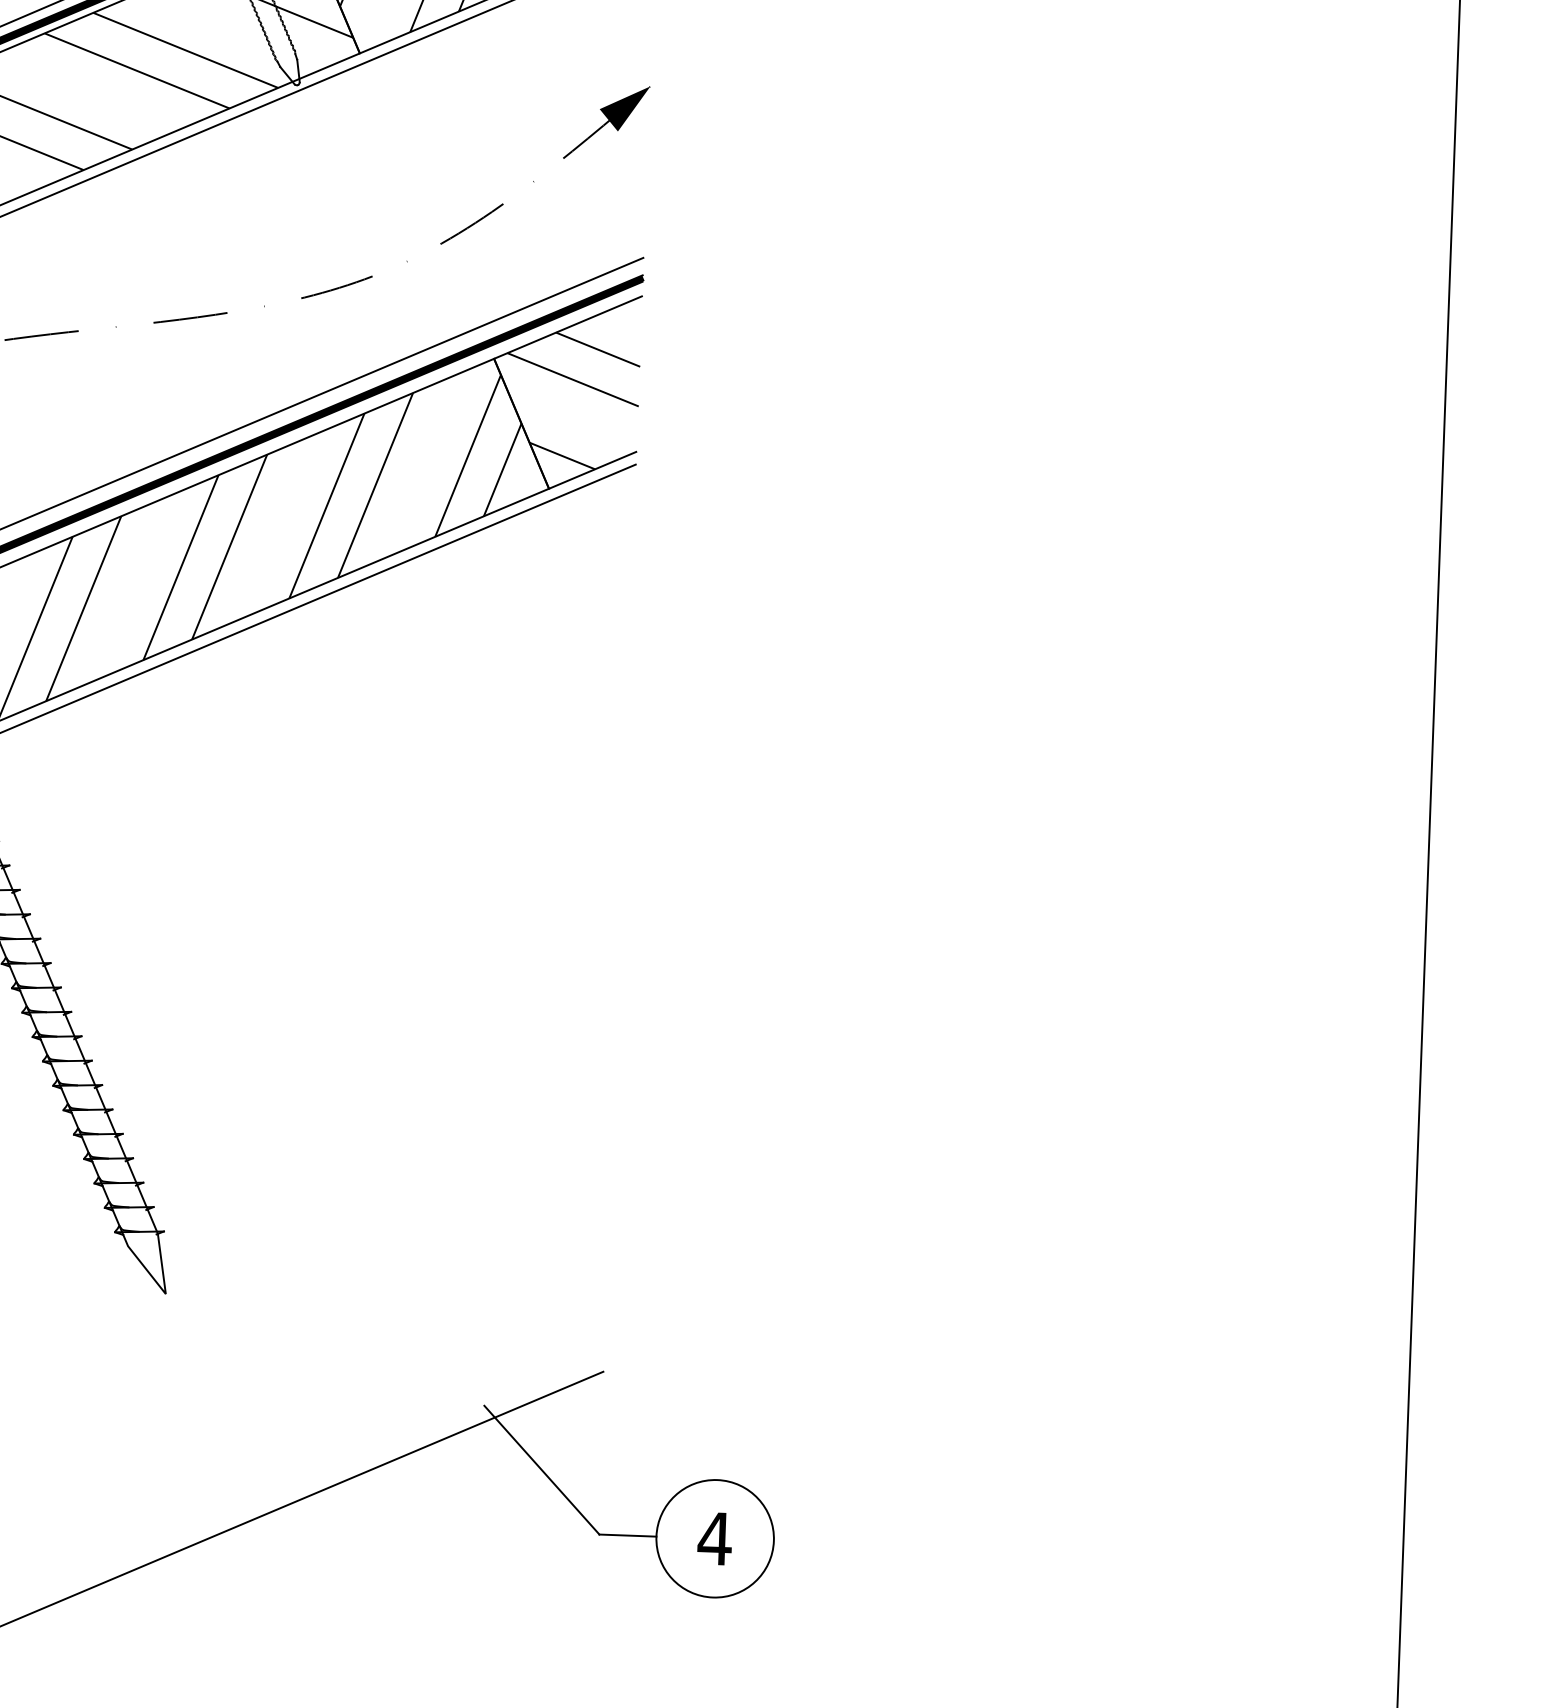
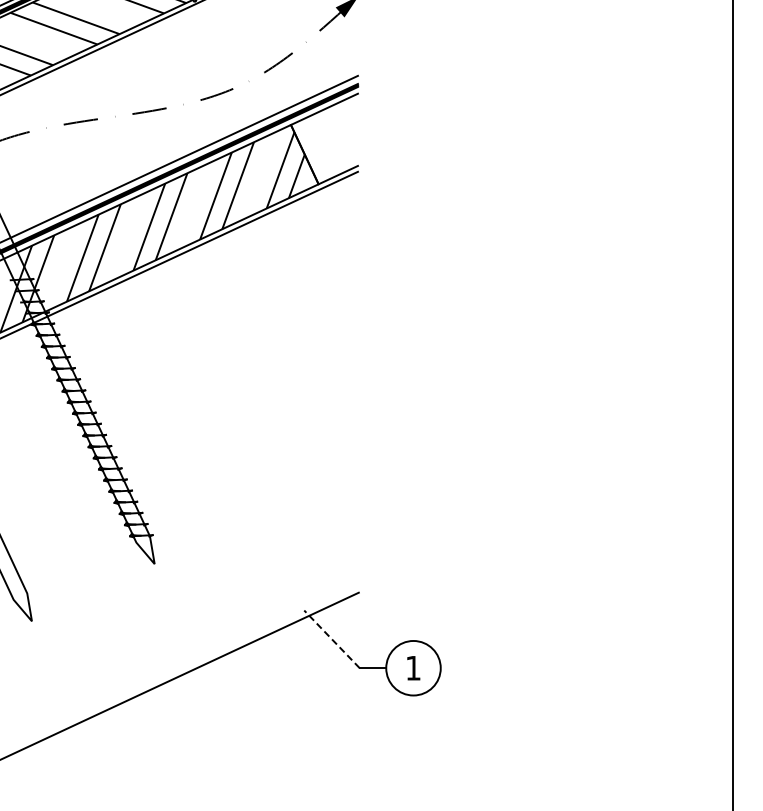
hatch: (571, 399) -> (327, 142), removed
line: (540, 1470) -> (331, 639), solid -> dashed
text: (715, 1539) -> (413, 668), 4 -> 1

